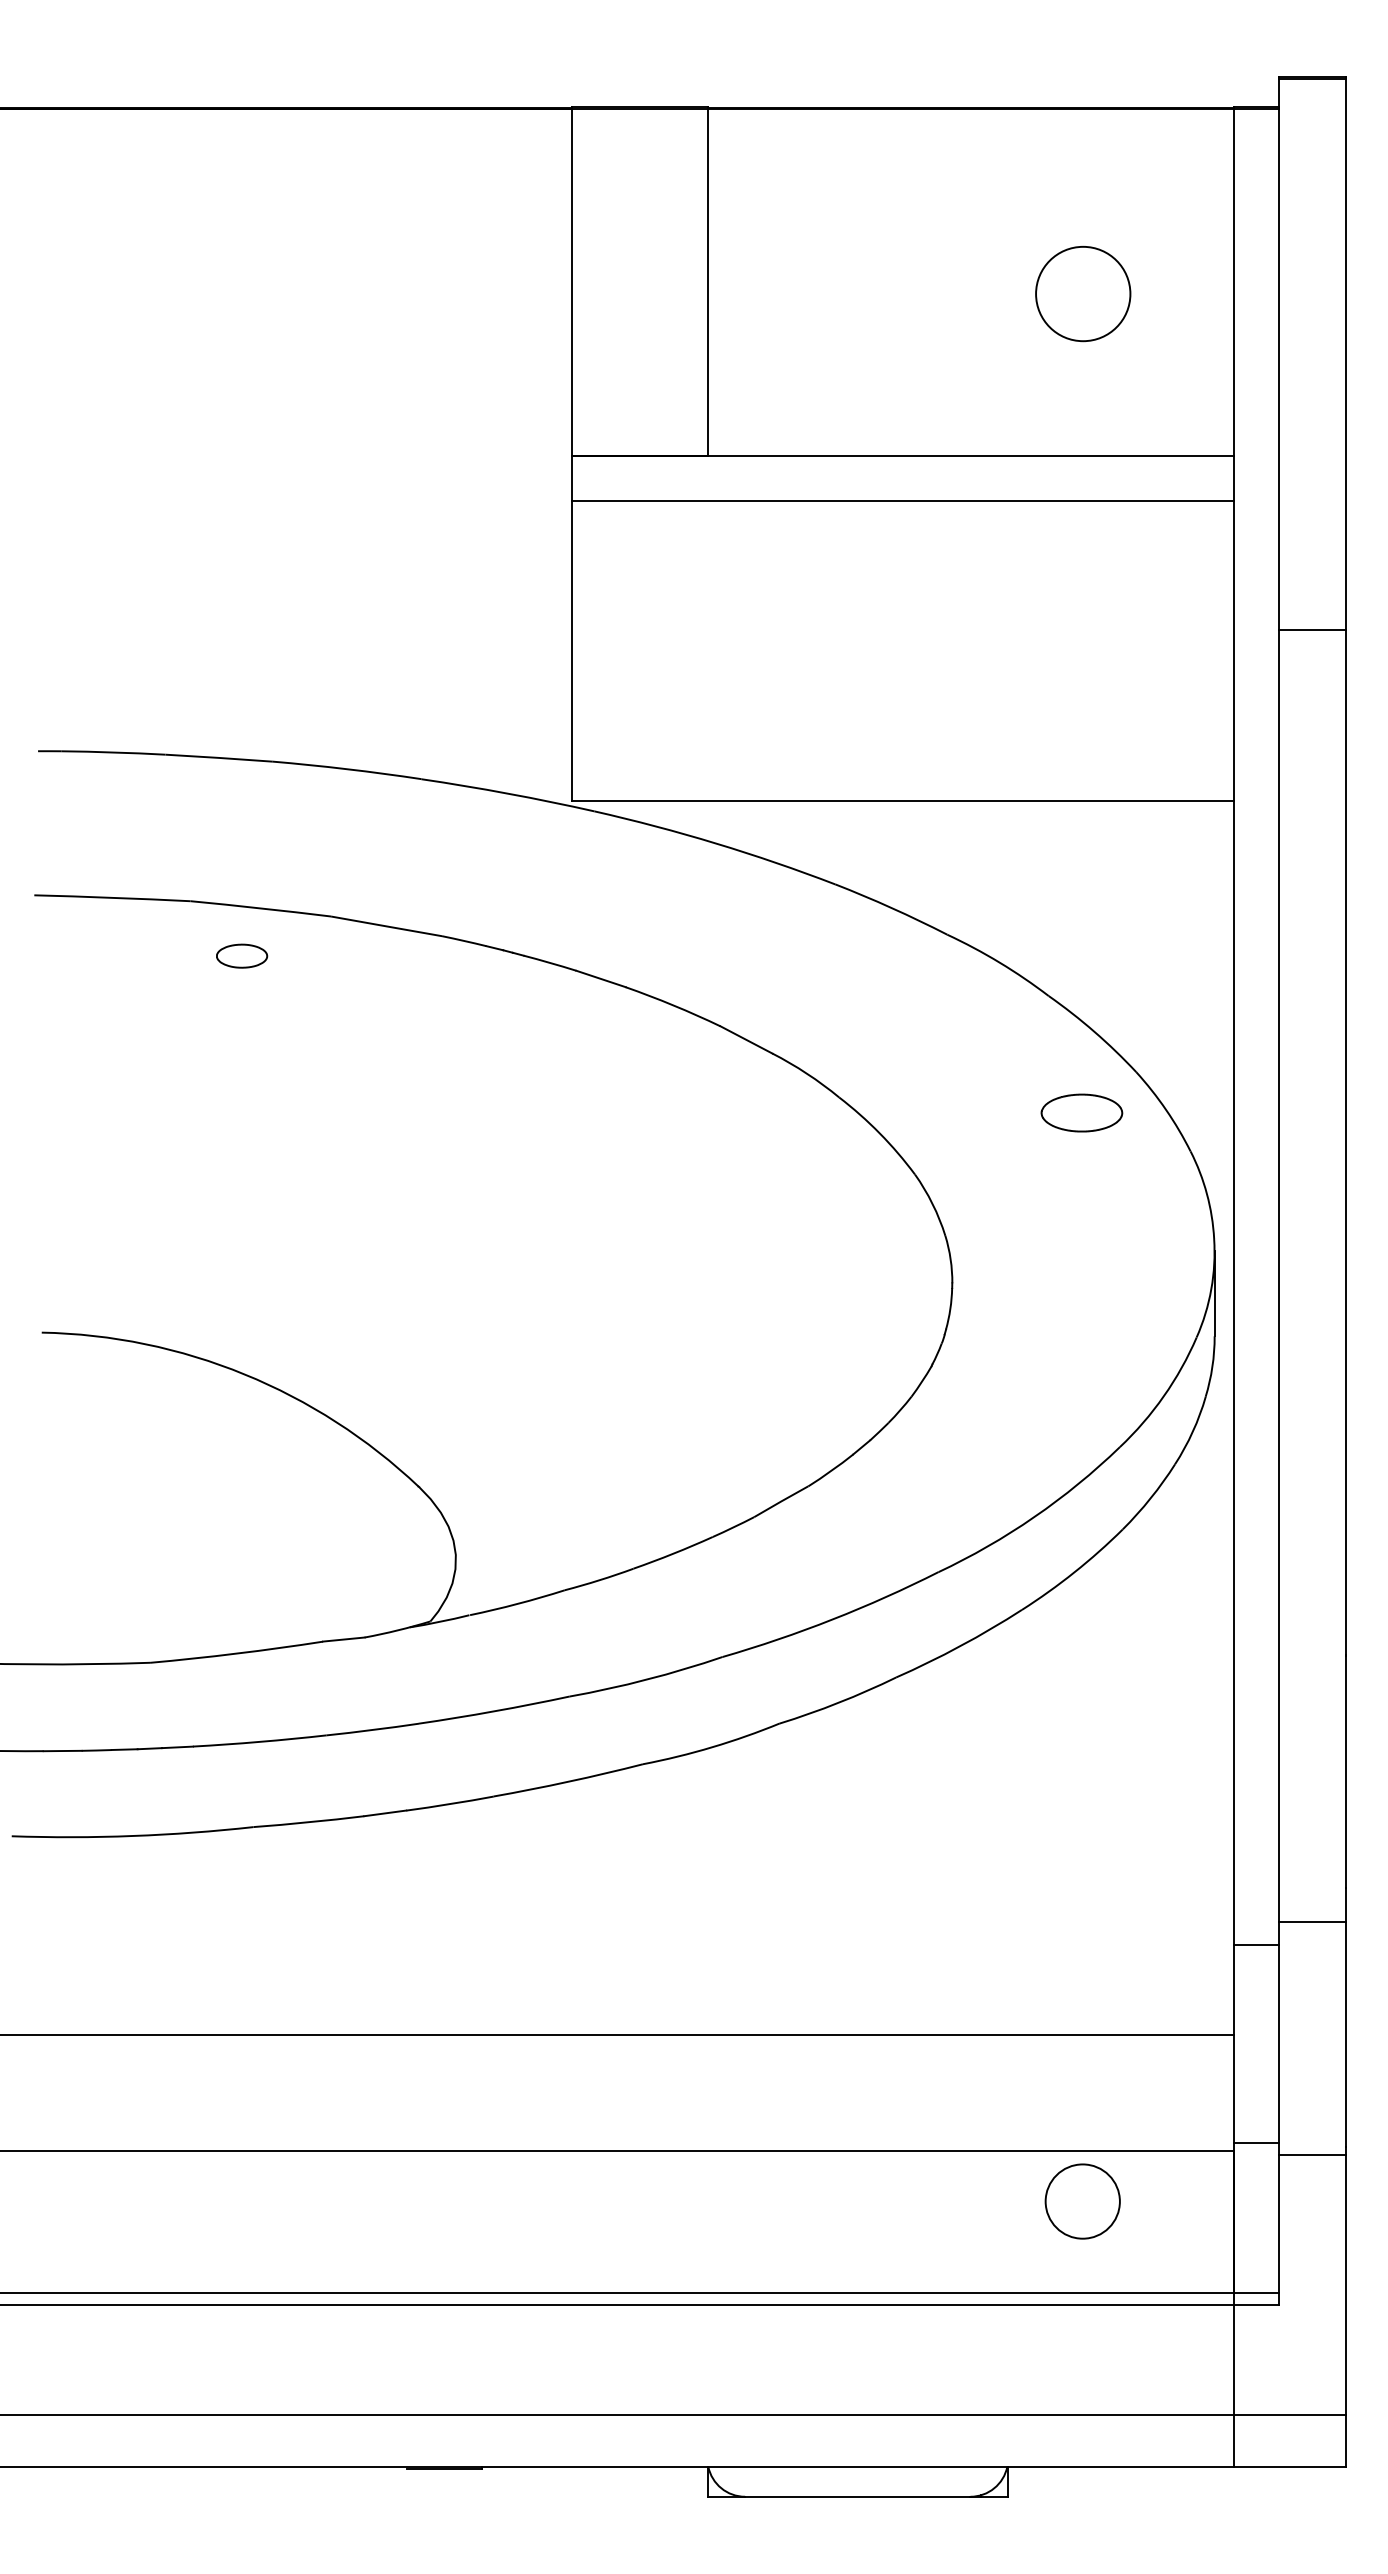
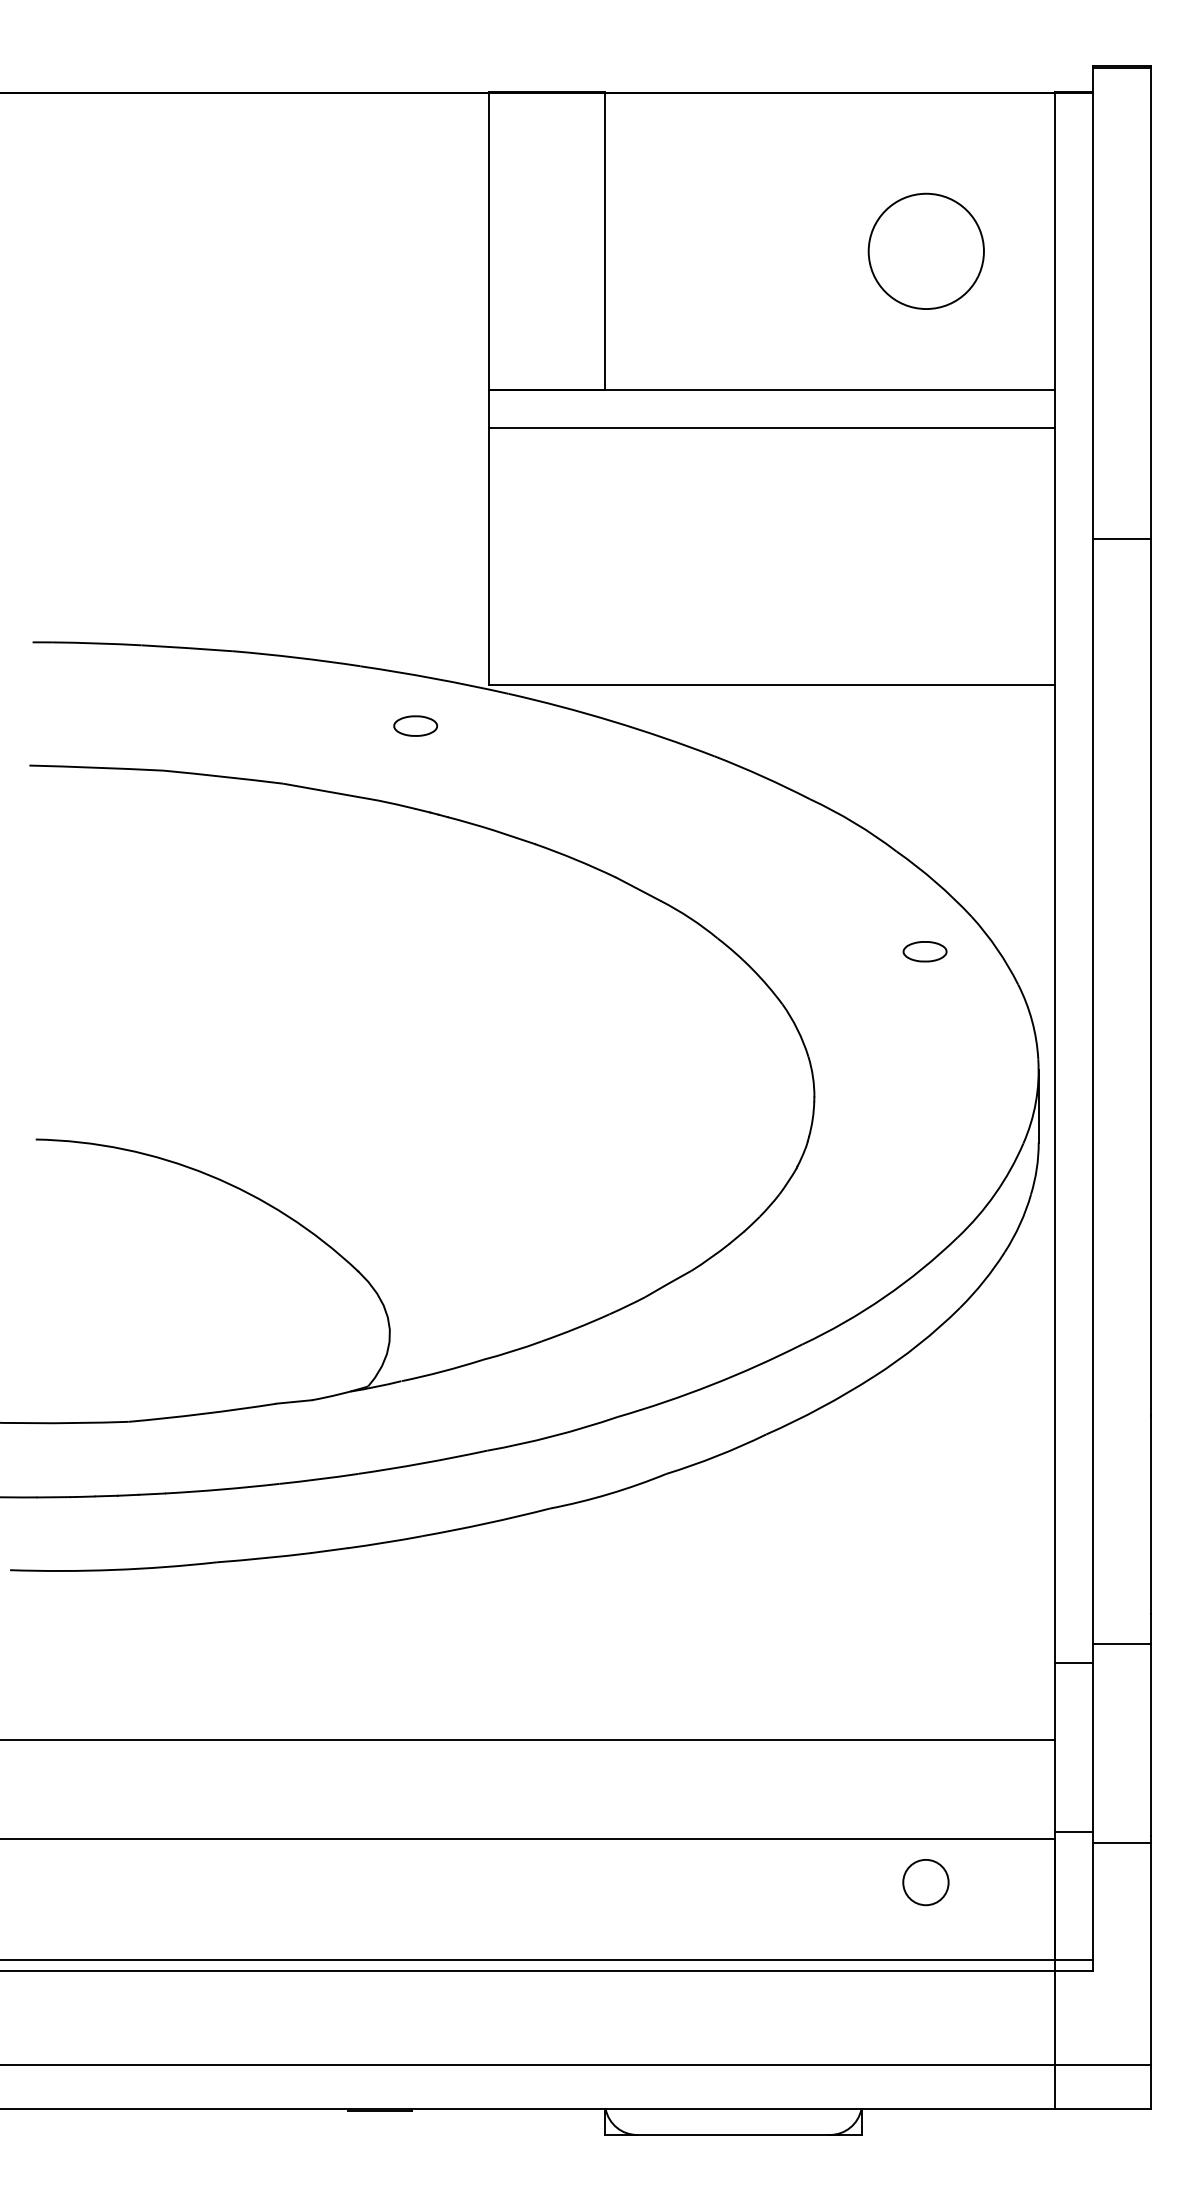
circle: (1082, 293) -> (925, 250), size x1.43
part: (242, 955) -> (416, 725), moved
part: (1081, 1112) -> (924, 951), size x0.62
circle: (1082, 2201) -> (925, 1882), size x0.71

